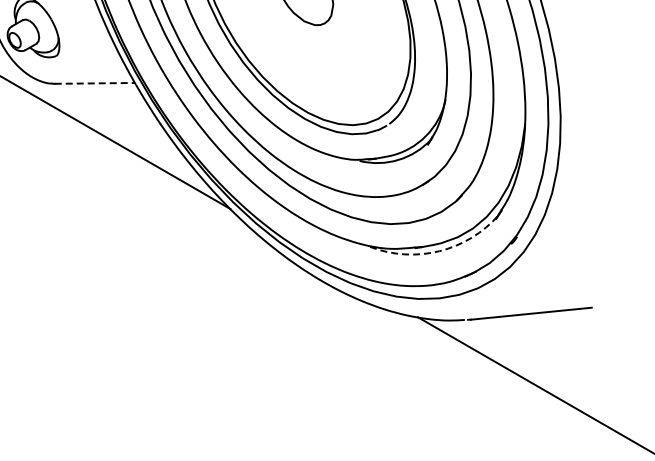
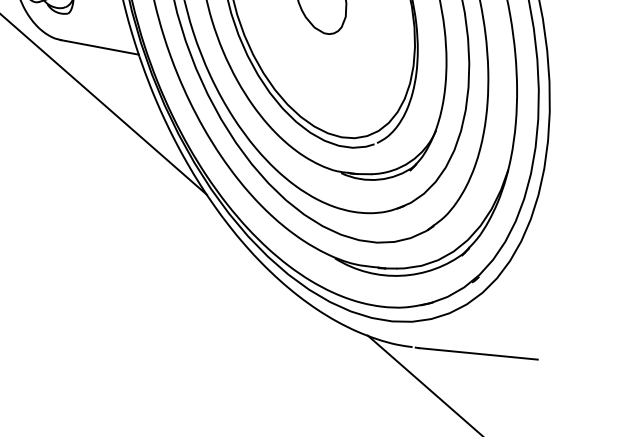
line: (95, 83) -> (100, 47), dashed -> solid
arc: (439, 251) -> (401, 276), dashed -> solid

